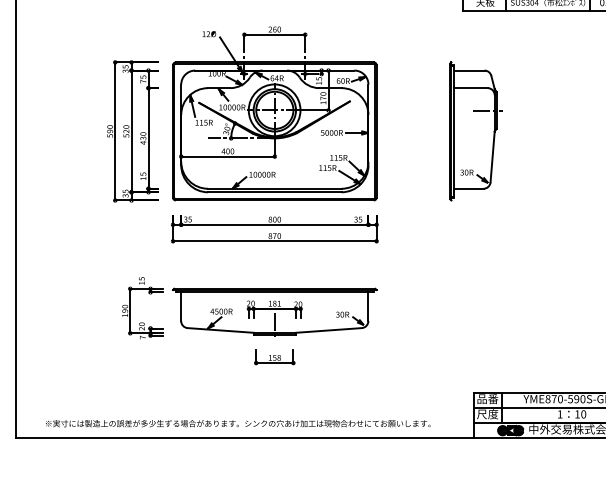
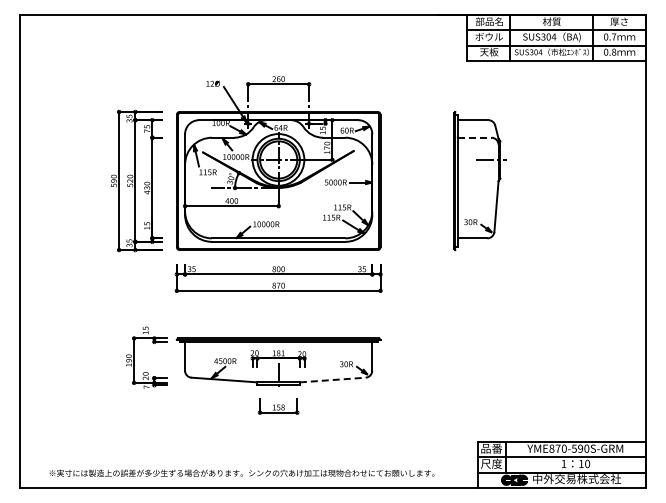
line: (470, 87) -> (474, 137), solid -> dashed
line: (329, 330) -> (333, 380), solid -> dashed

